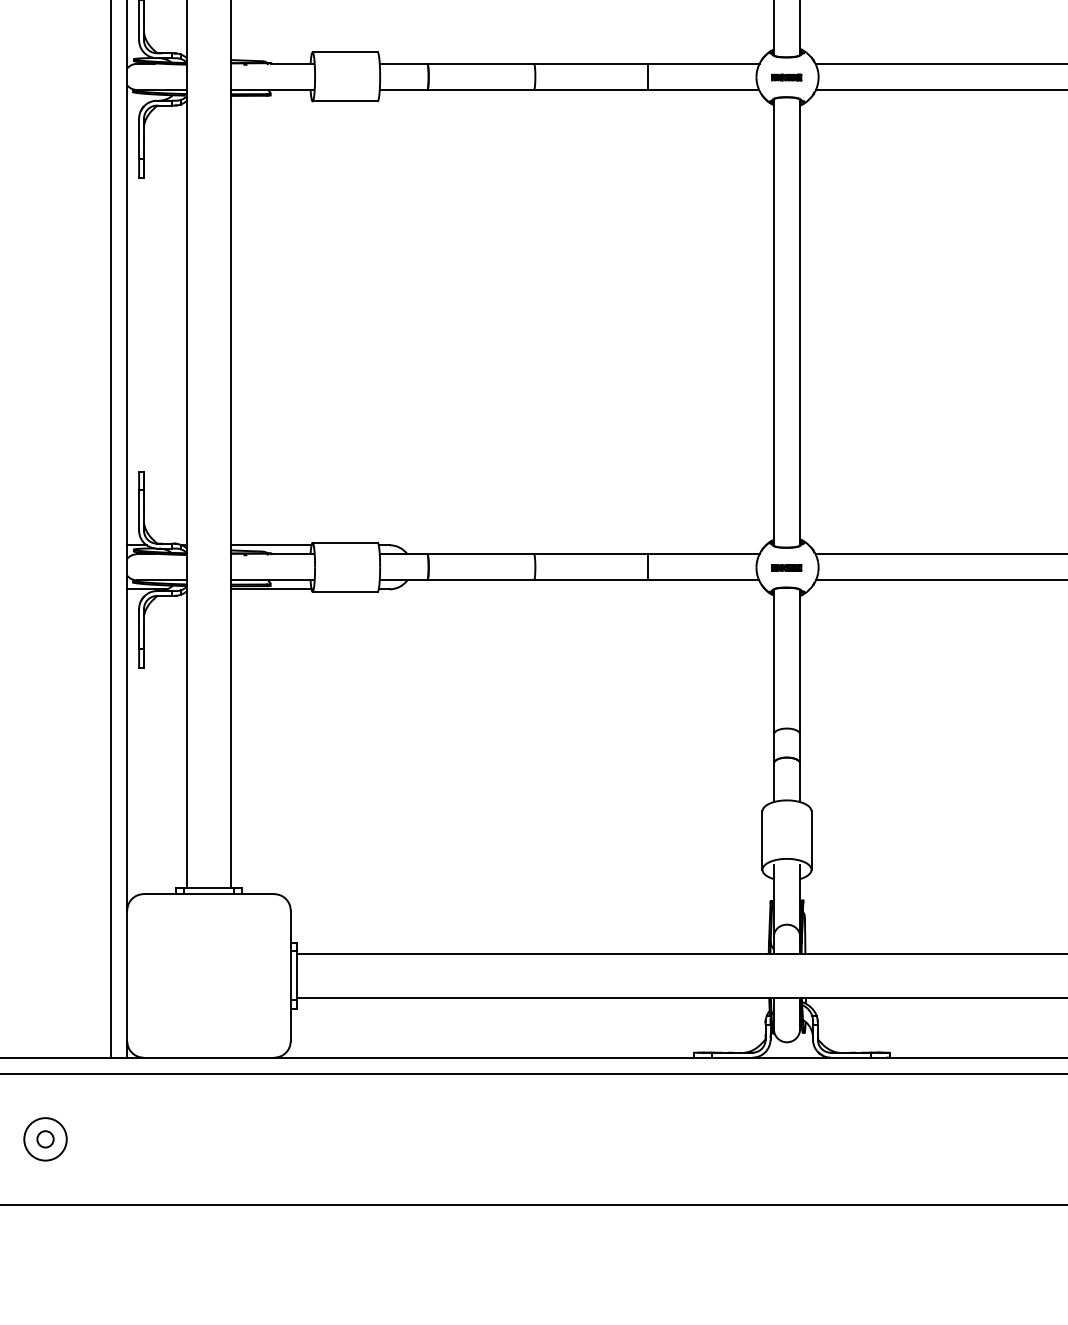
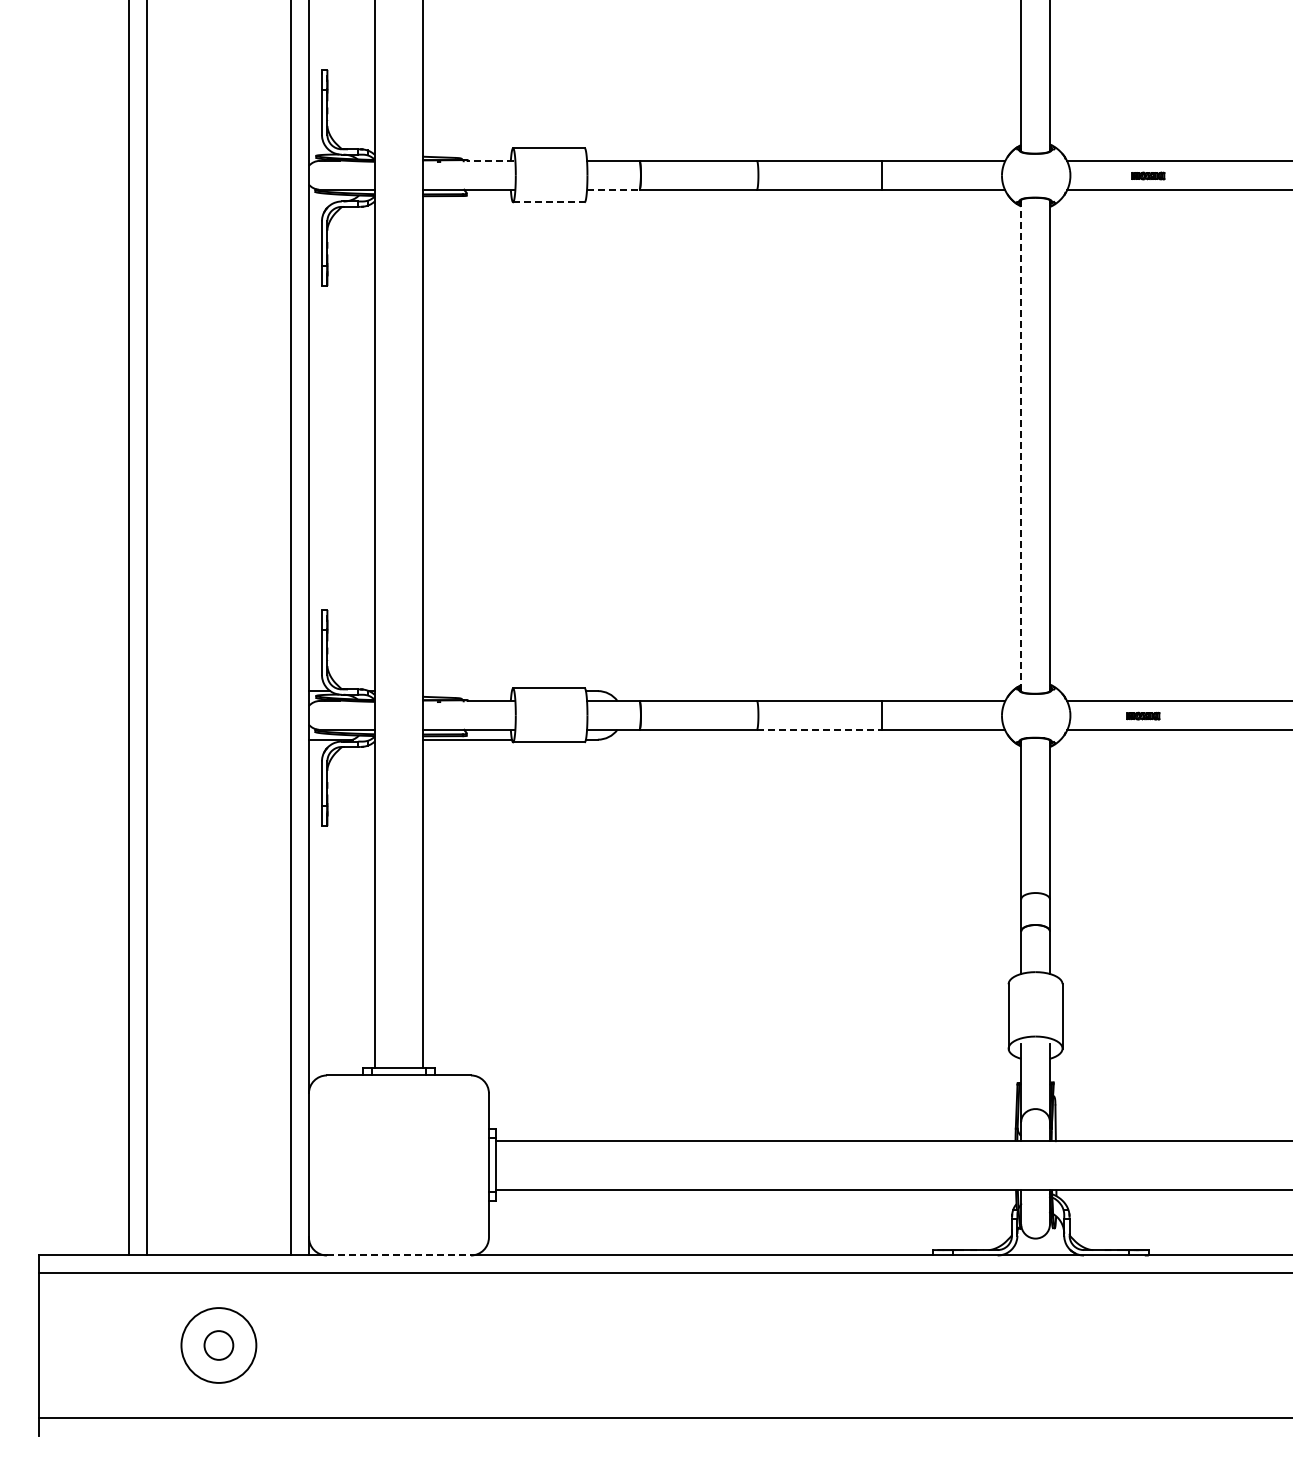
line: (292, 63) -> (490, 160), solid -> dashed
part: (786, 77) -> (1148, 175), moved
line: (403, 89) -> (613, 189), solid -> dashed
line: (344, 101) -> (548, 202), solid -> dashed
line: (774, 322) -> (1021, 445), solid -> dashed
line: (271, 545) -> (467, 691), removed
part: (786, 567) -> (1143, 715), moved
line: (590, 580) -> (819, 729), solid -> dashed
line: (209, 1057) -> (399, 1255), solid -> dashed
circle: (45, 1139) -> (218, 1345), size x1.6
circle: (45, 1139) -> (218, 1345), size x1.6

